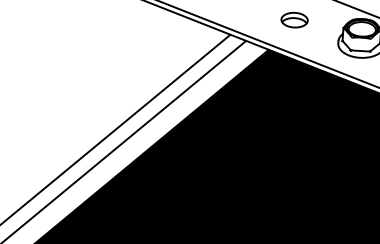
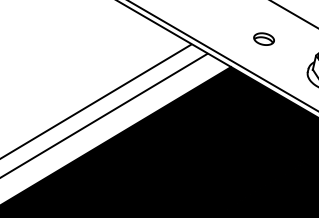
part: (294, 20) -> (263, 39), size x0.7

